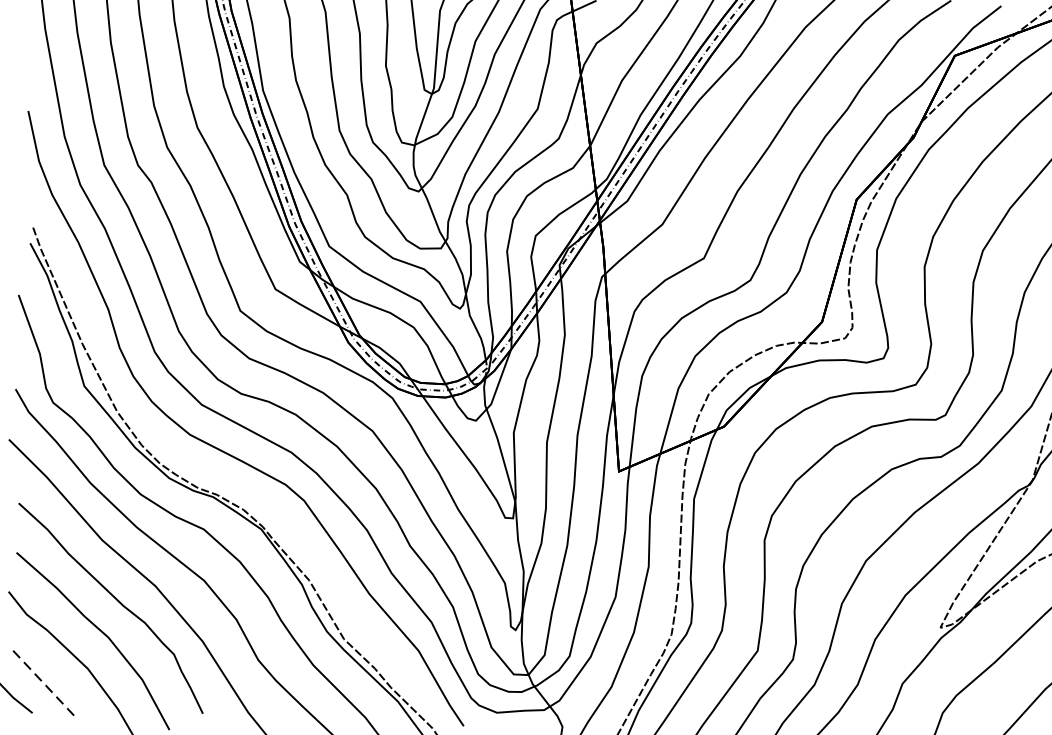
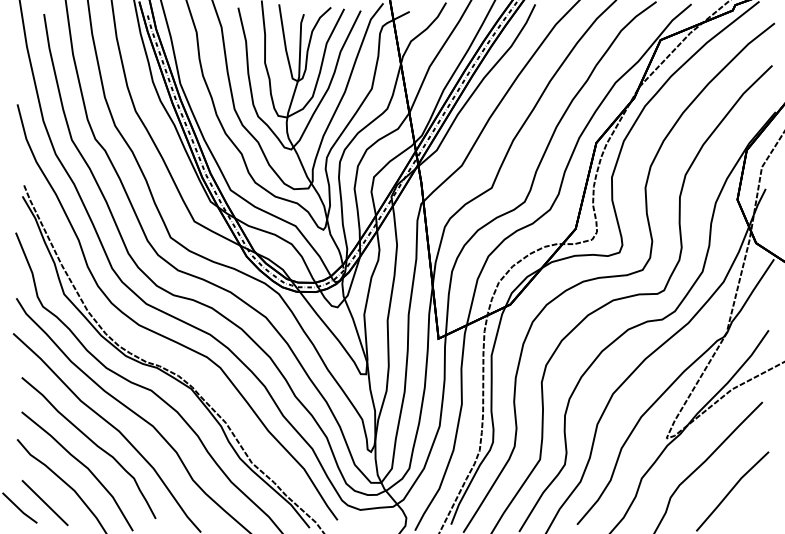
line: (45, 685) -> (45, 503), dashed -> solid

